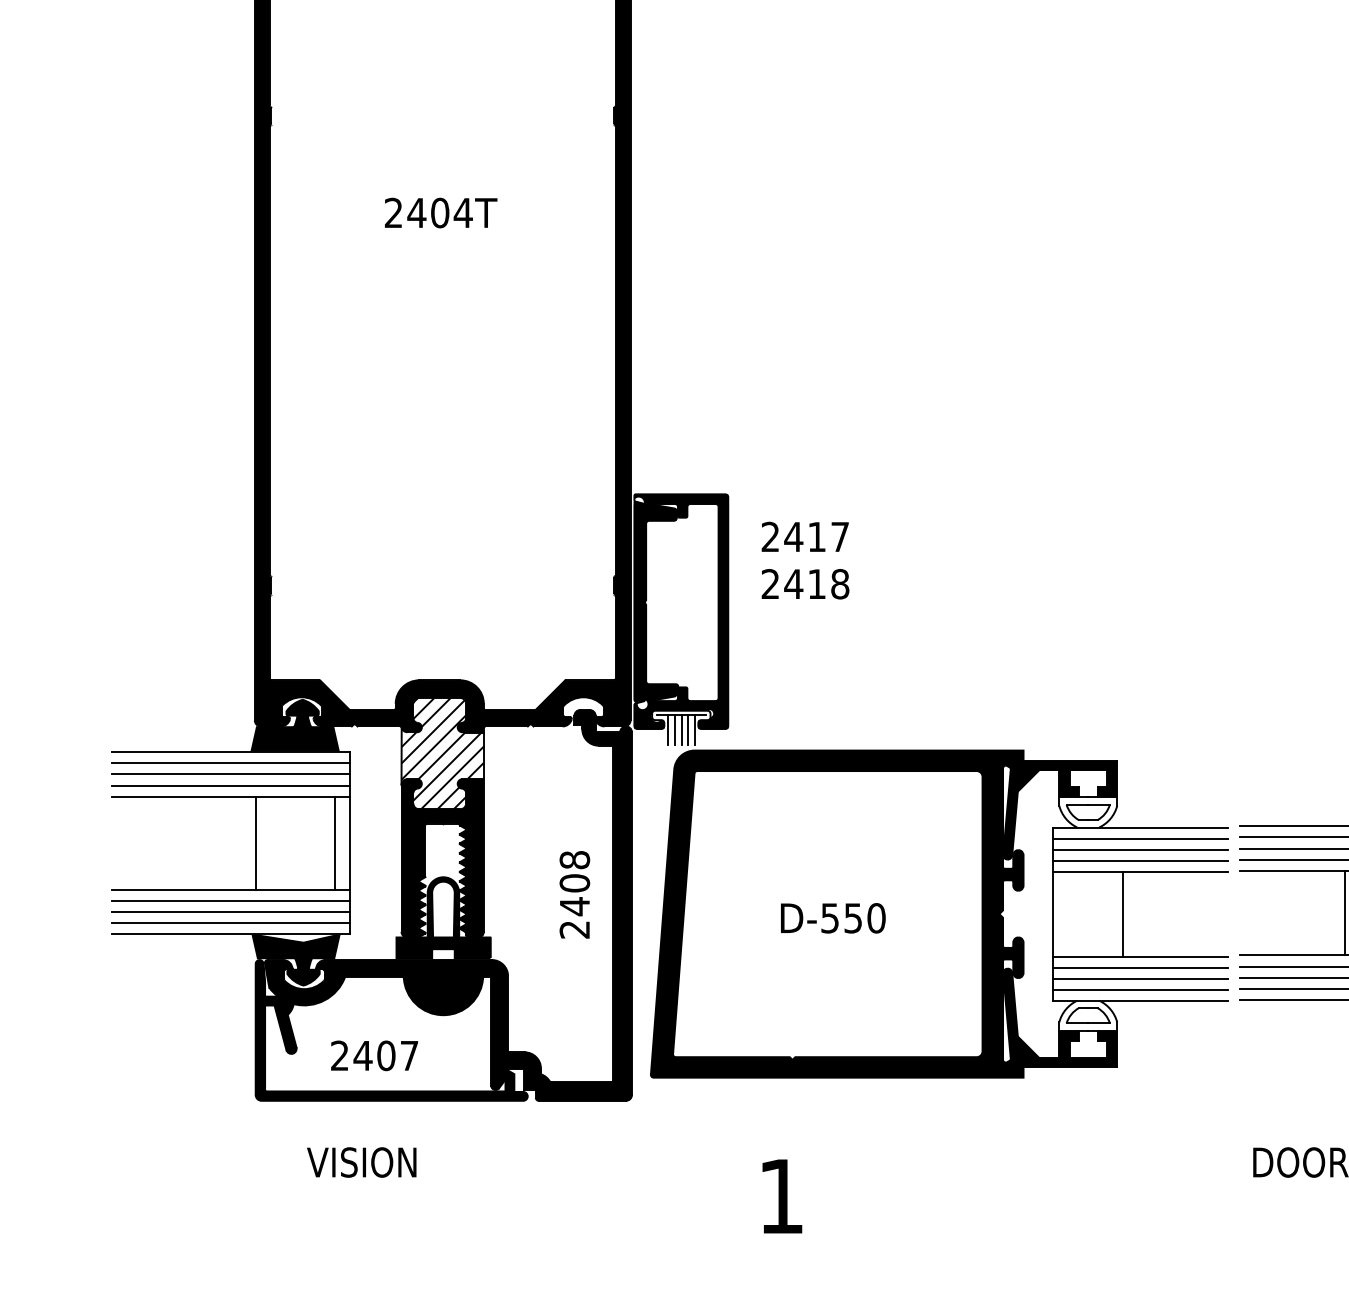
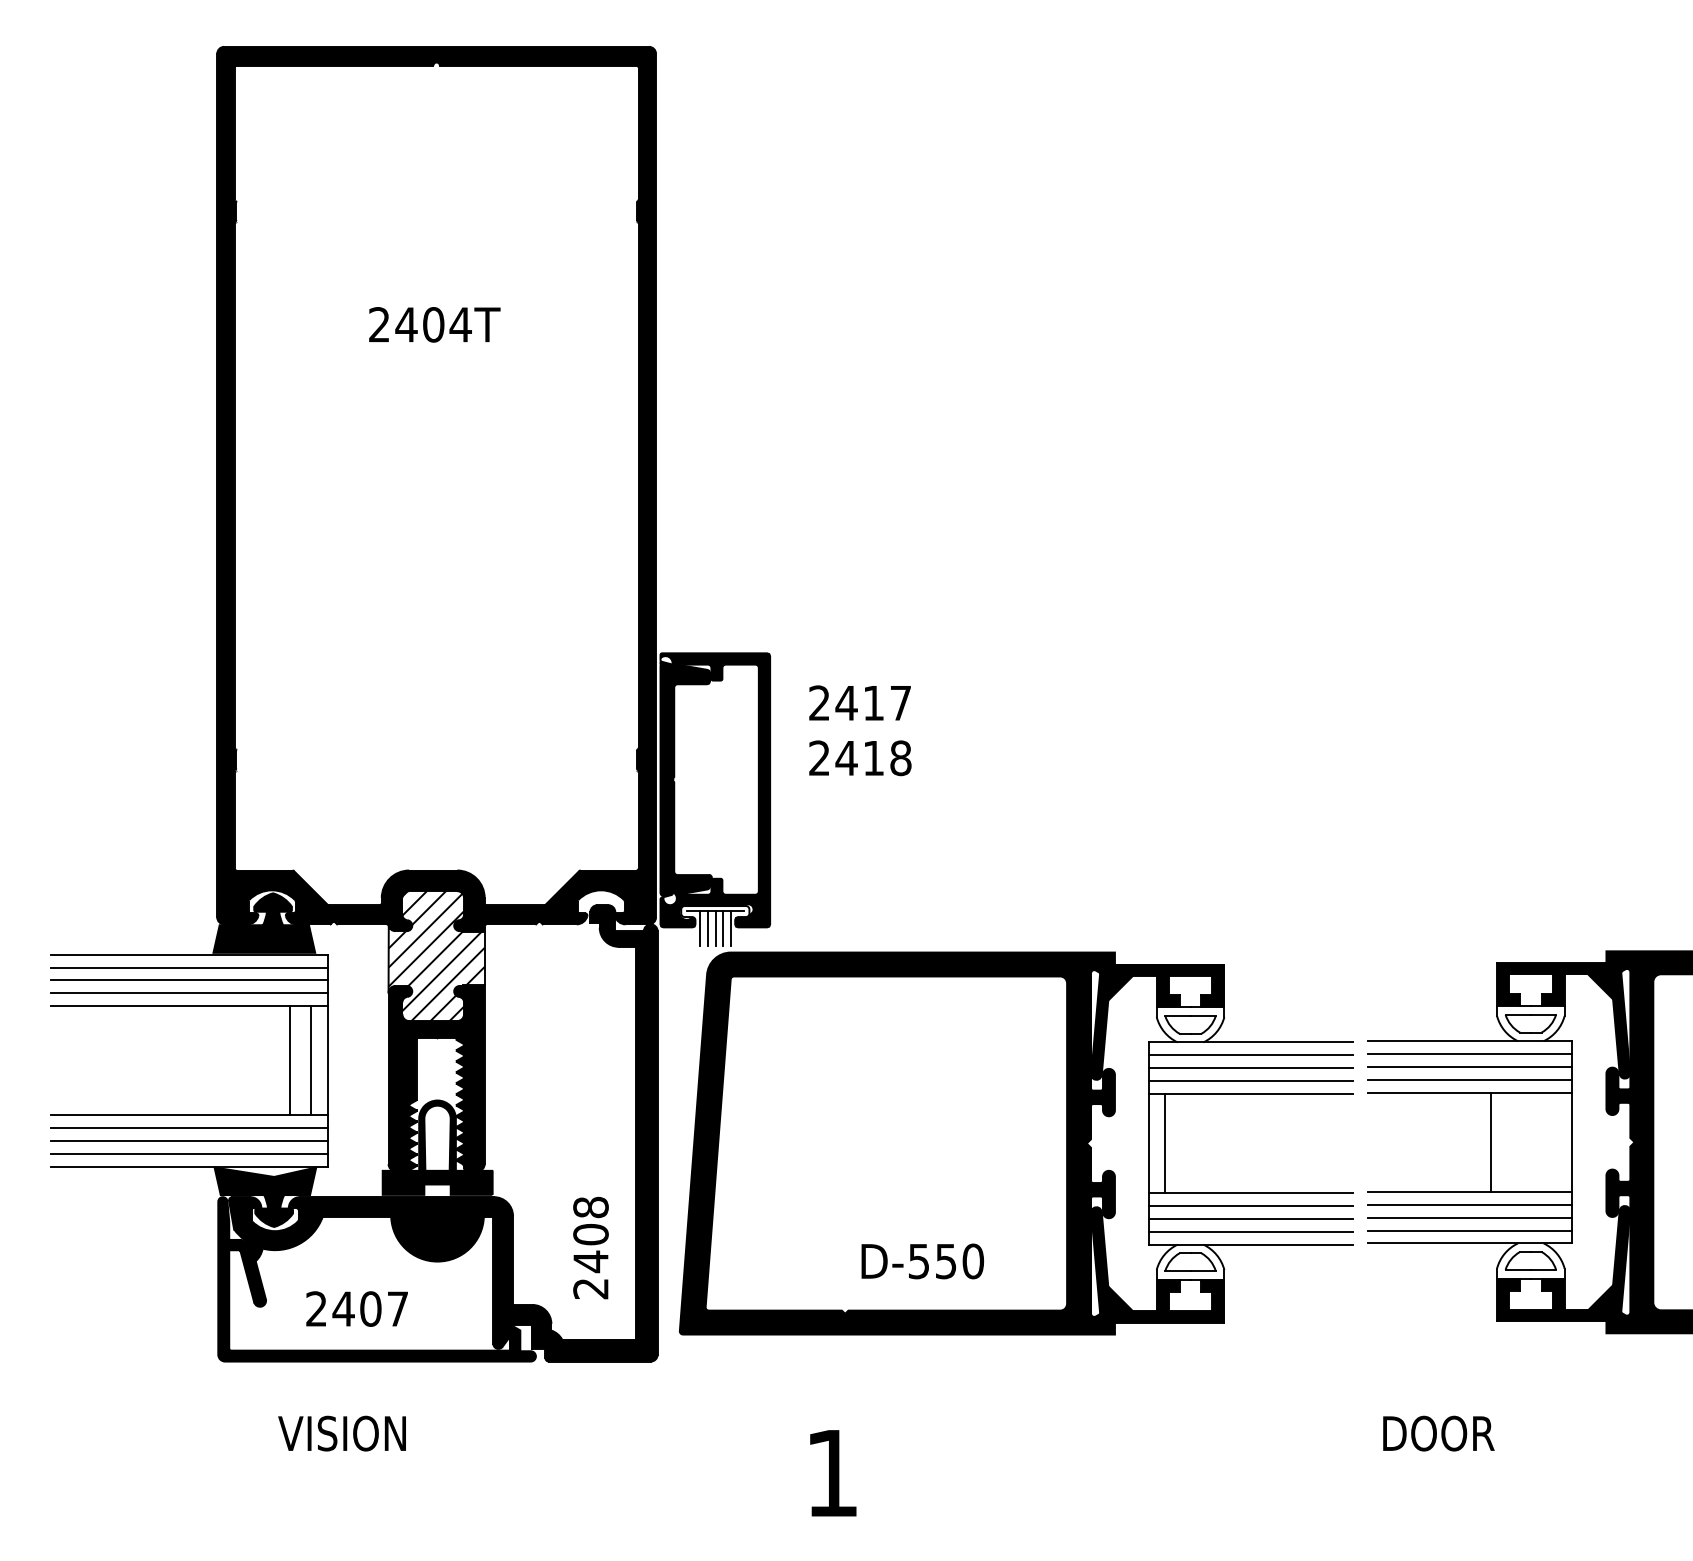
line: (255, 843) -> (290, 1060), moved
text: (574, 894) -> (590, 1247), moved
line: (1122, 914) -> (1164, 1143), moved
text: (833, 918) -> (922, 1261), moved

